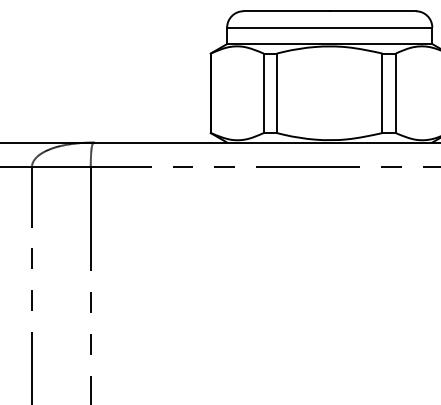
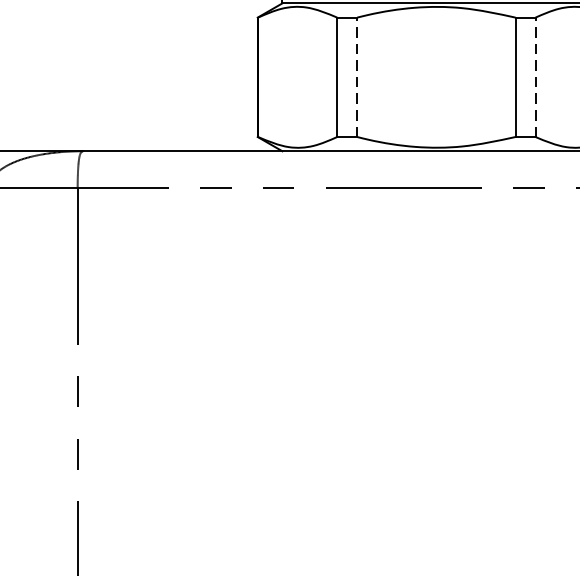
line: (277, 93) -> (357, 77), solid -> dashed
line: (395, 93) -> (535, 77), solid -> dashed

